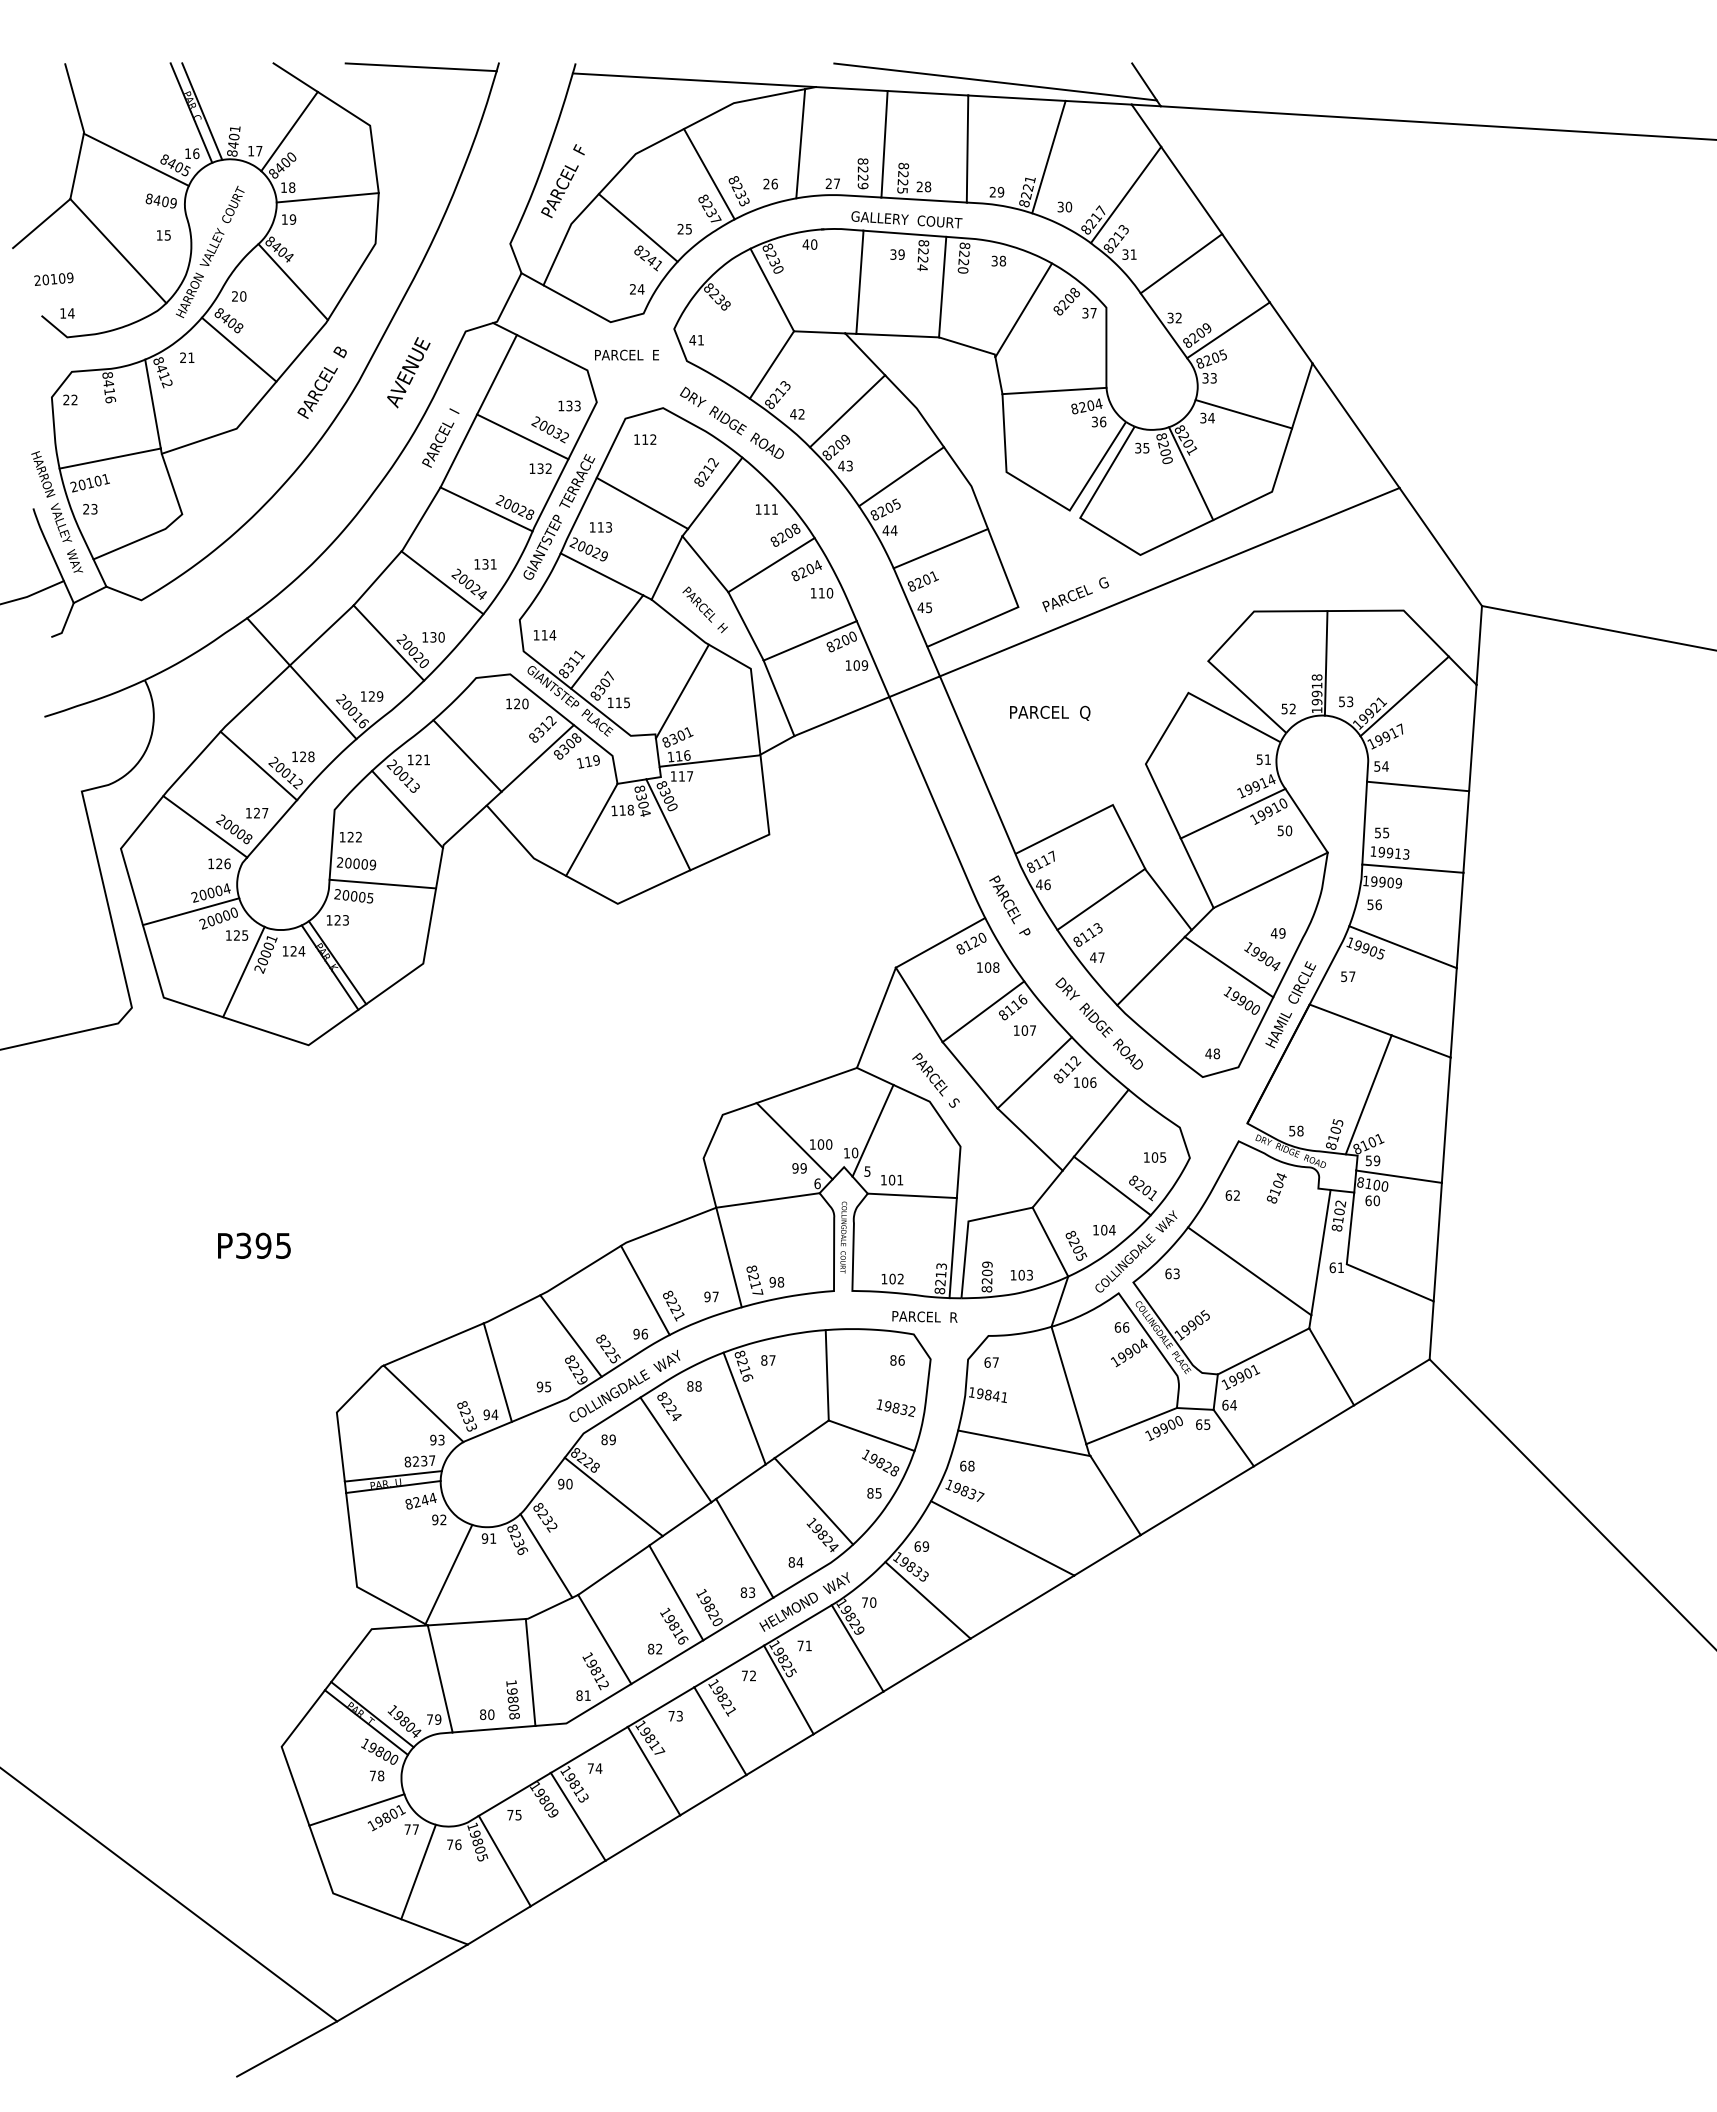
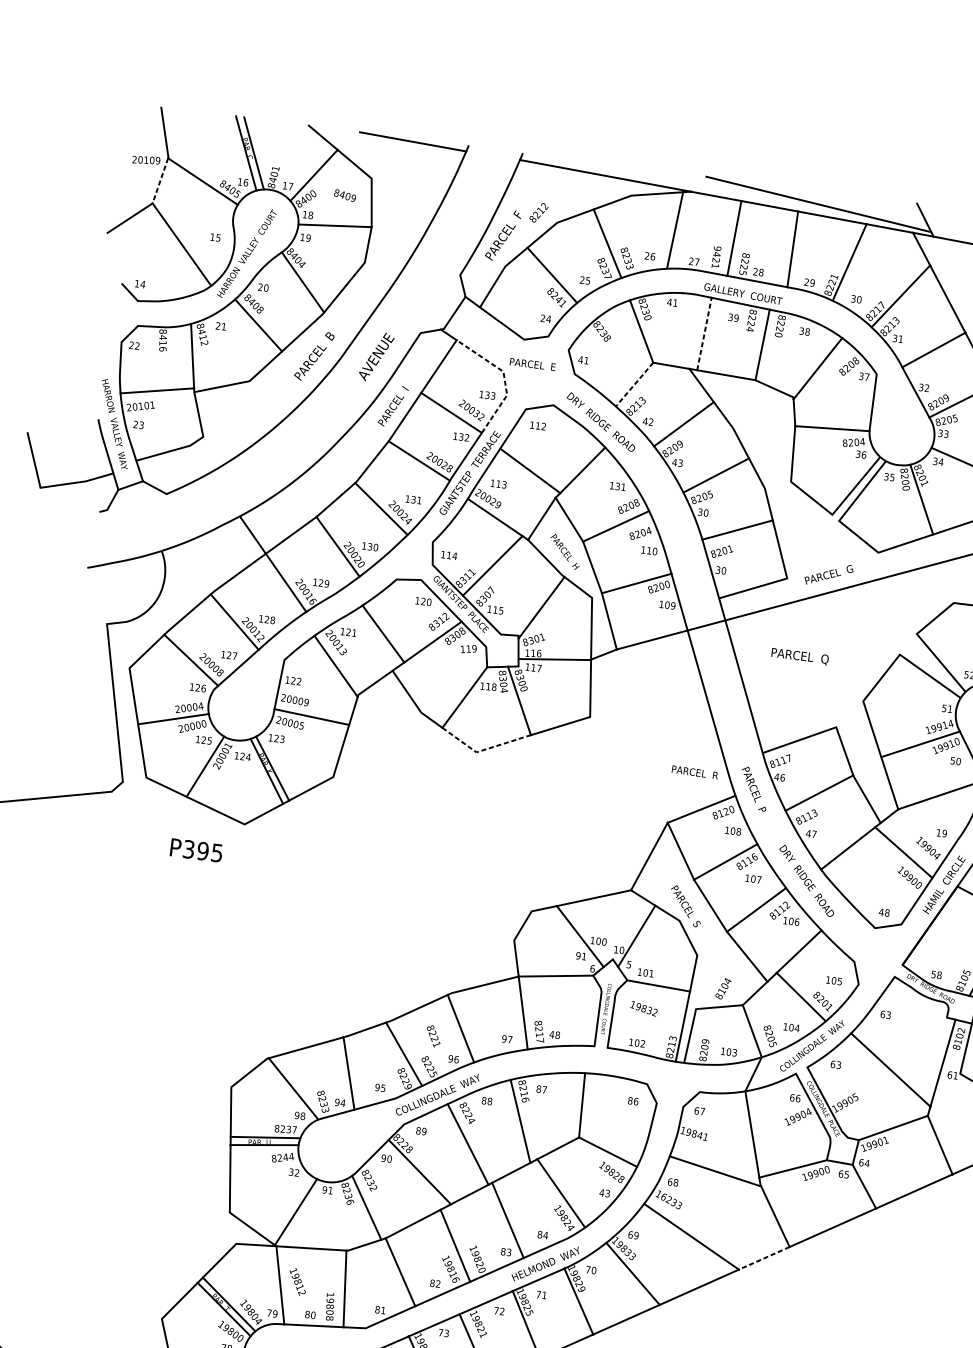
line: (77, 166) -> (160, 180), solid -> dashed
text: (862, 173) -> (716, 257), 8229 -> 9421
text: (160, 200) -> (344, 195), moved
text: (814, 244) -> (675, 303), 40 -> 41
text: (53, 278) -> (146, 159), moved
line: (859, 282) -> (704, 334), solid -> dashed
line: (771, 365) -> (634, 384), solid -> dashed
line: (589, 378) -> (504, 377), solid -> dashed
text: (706, 472) -> (538, 212), moved
text: (766, 509) -> (617, 486), 111 -> 131
text: (889, 530) -> (702, 512), 44 -> 30
text: (924, 607) -> (720, 570), 45 -> 30
line: (627, 899) -> (483, 750), solid -> dashed
text: (1273, 933) -> (938, 832), 49 -> 19
text: (803, 1168) -> (584, 956), 99 -> 91
text: (1276, 1188) -> (723, 988), moved
text: (1237, 1195) -> (889, 1015), 62 -> 63
text: (254, 1245) -> (196, 850), moved
text: (772, 1282) -> (551, 1034), 98 -> 48
text: (673, 1305) -> (433, 1036), moved
text: (924, 1316) -> (694, 772), moved
text: (895, 1408) -> (643, 1008), moved
text: (441, 1439) -> (303, 1115), 93 -> 98
text: (968, 1492) -> (671, 1201), 19837 -> 16233
text: (874, 1493) -> (604, 1193), 85 -> 43
text: (435, 1519) -> (291, 1171), 92 -> 32
line: (1107, 1555) -> (764, 1258), solid -> dashed
text: (595, 1671) -> (297, 1282), moved

